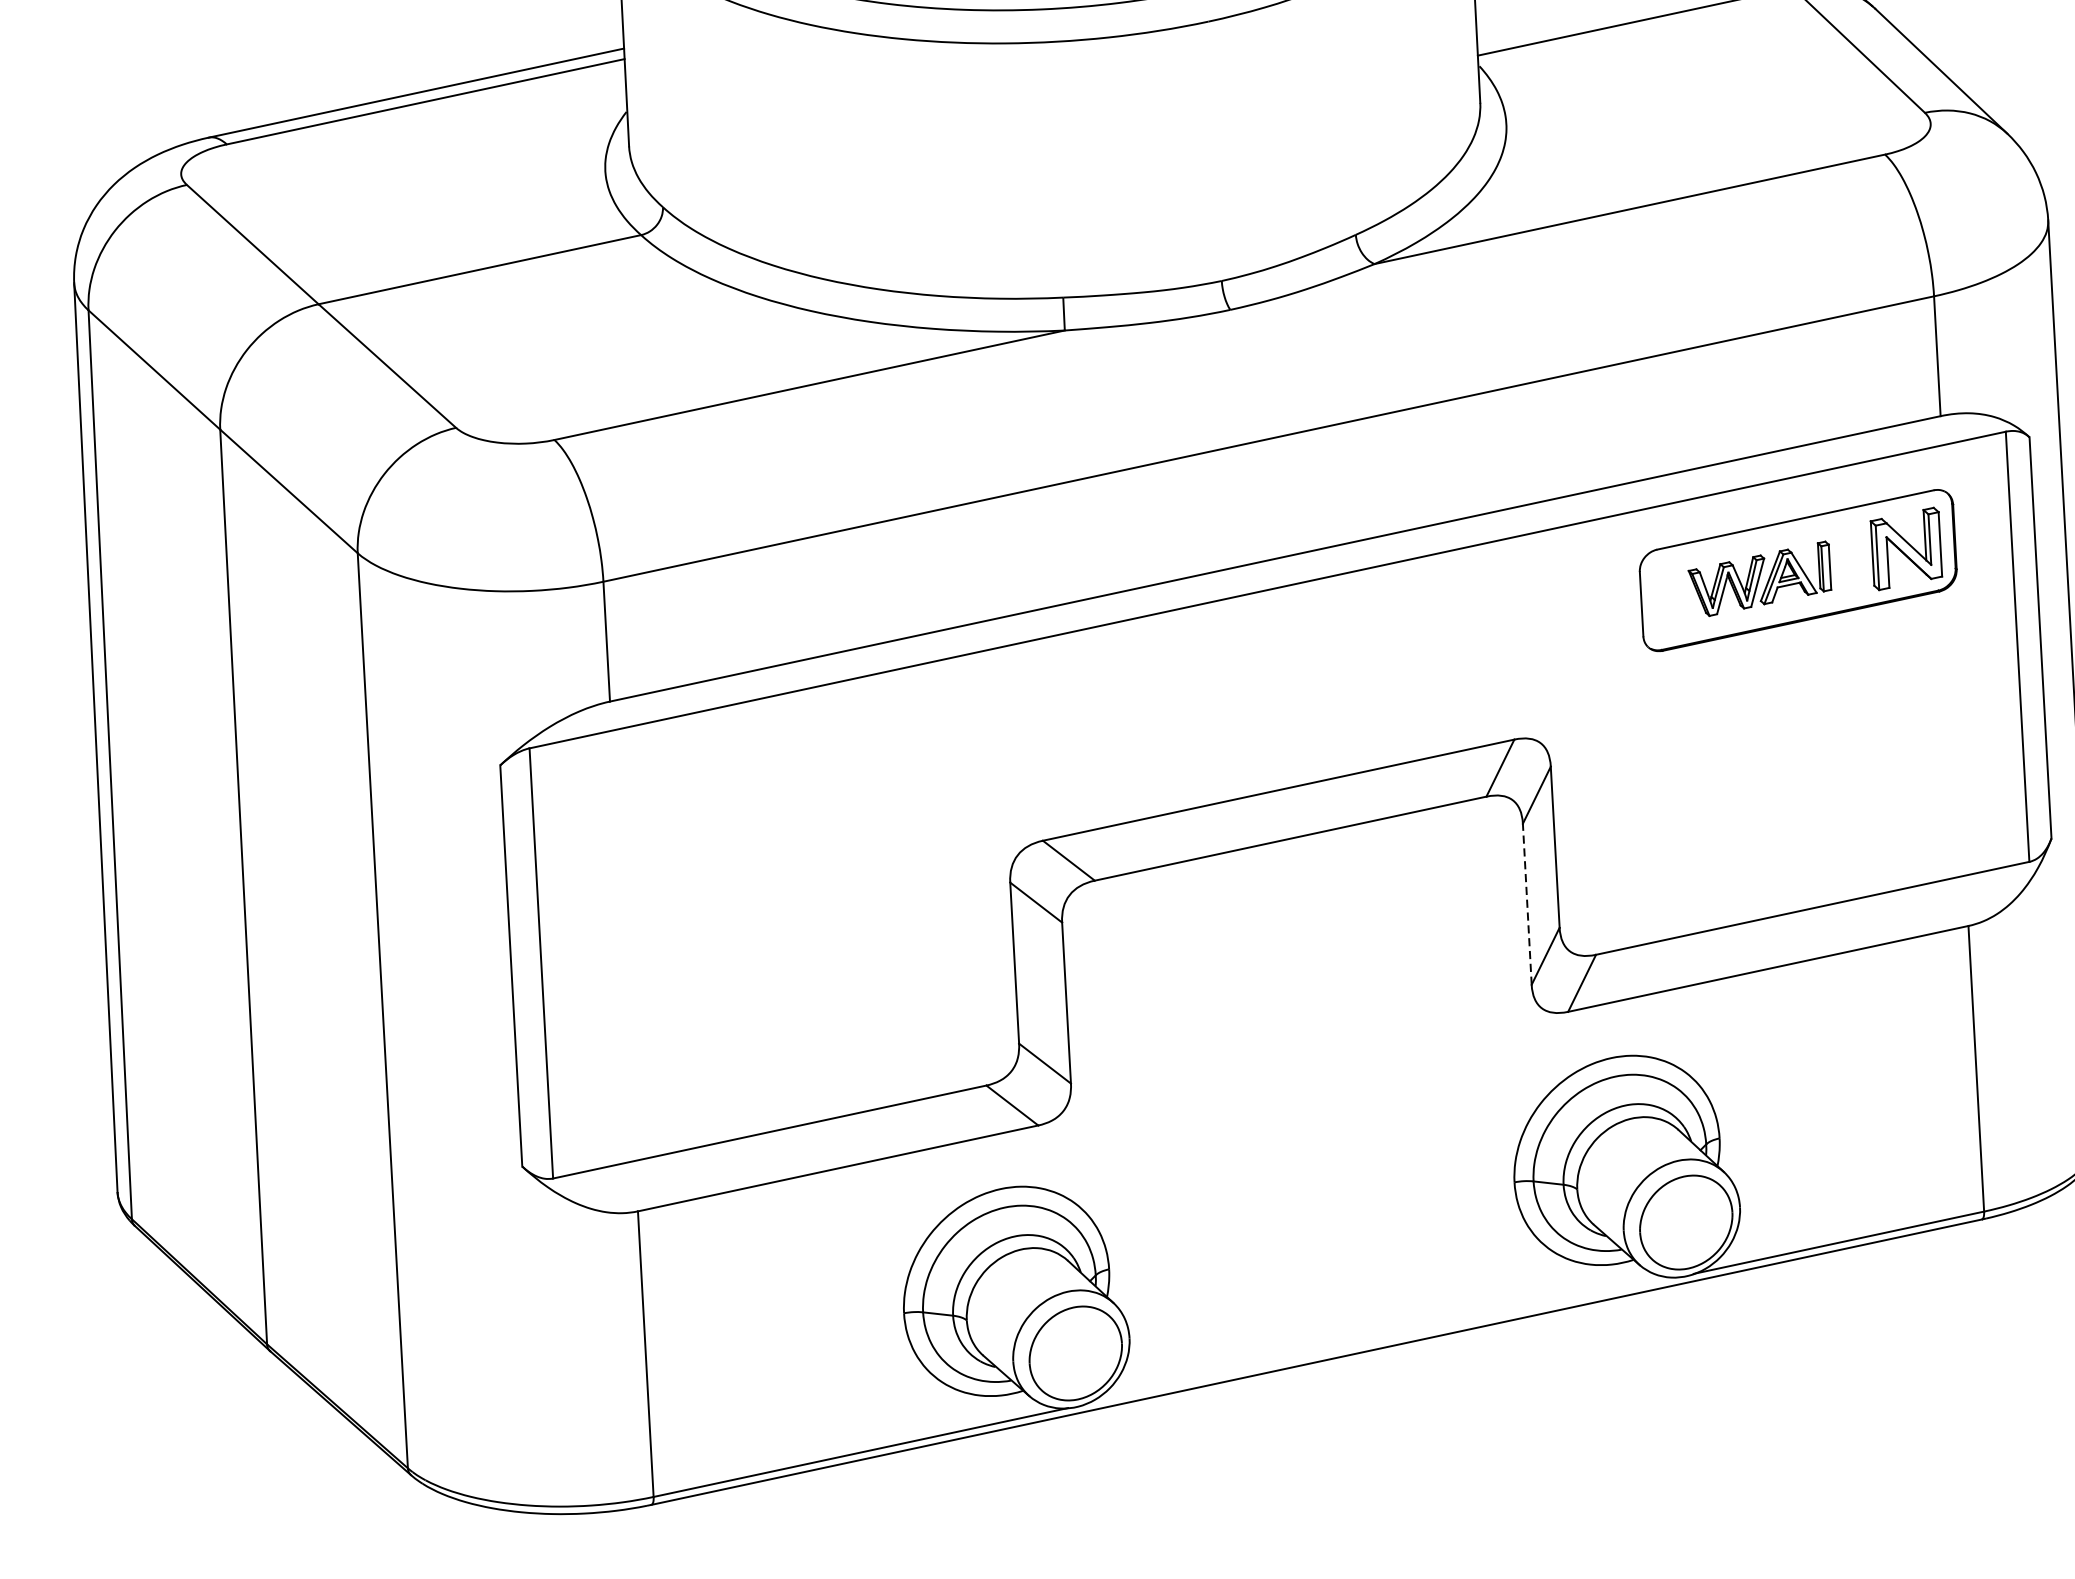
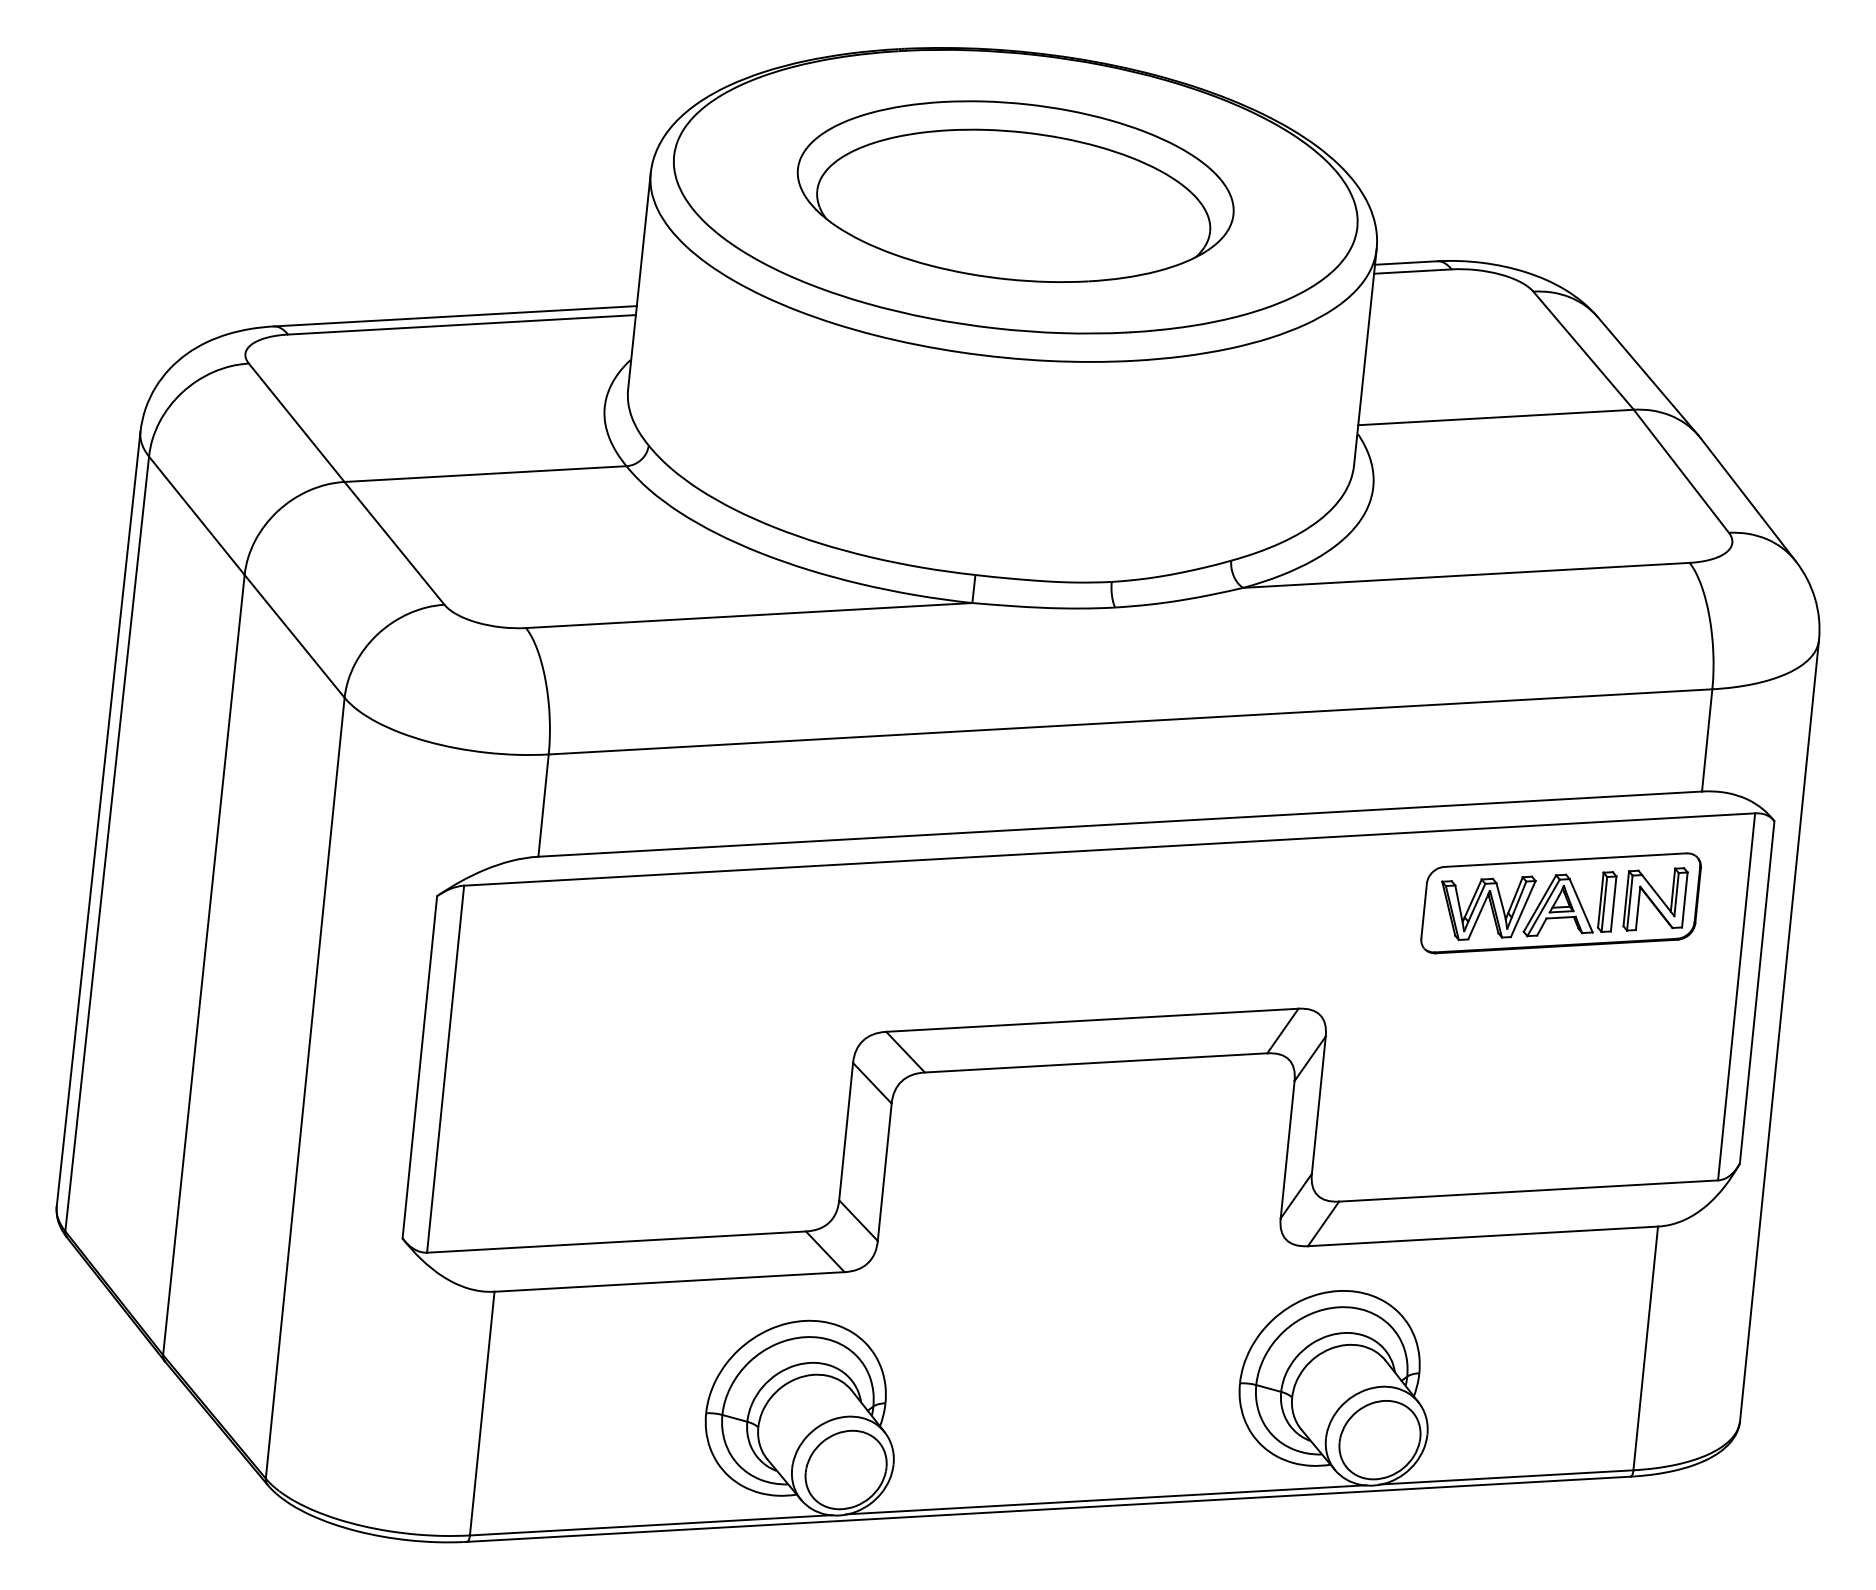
part: (1762, 579) -> (1529, 906), size x1.43
line: (1527, 903) -> (1287, 1149), dashed -> solid
line: (1380, 1340) -> (1105, 1499), added

